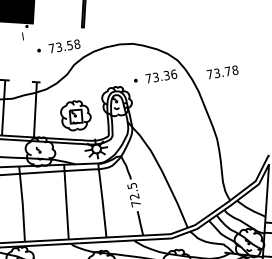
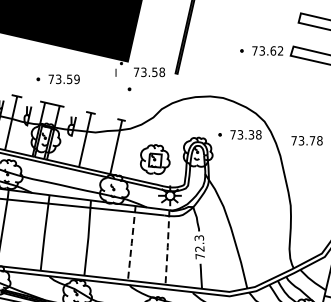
text: (64, 46) -> (149, 72), moved
text: (173, 74) -> (258, 134), 73.36 -> 73.38
text: (131, 185) -> (198, 237), 72.5 -> 72.3
line: (102, 200) -> (167, 247), solid -> dashed
line: (66, 202) -> (131, 243), solid -> dashed

